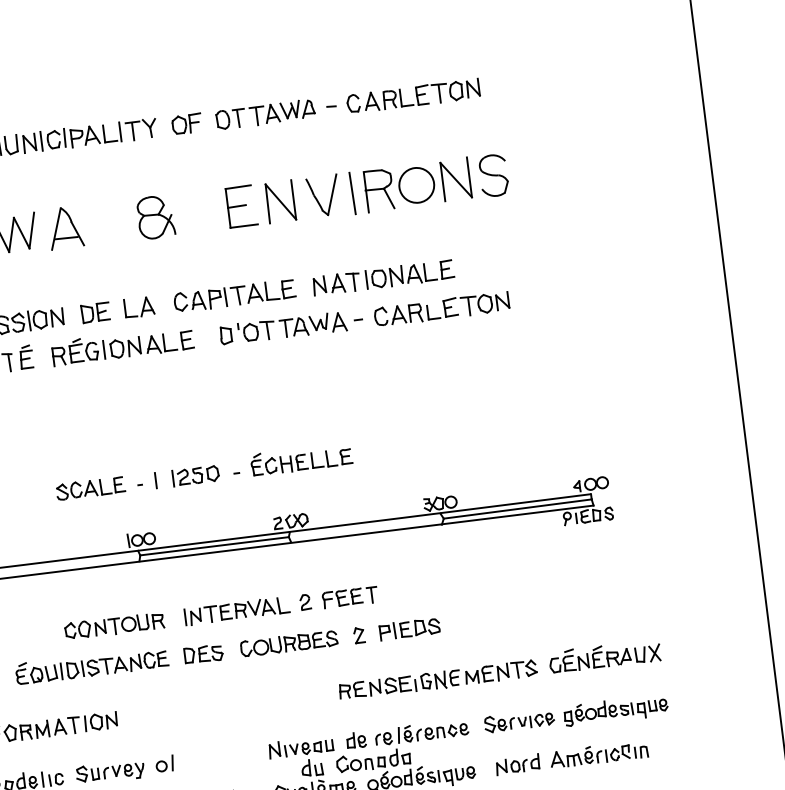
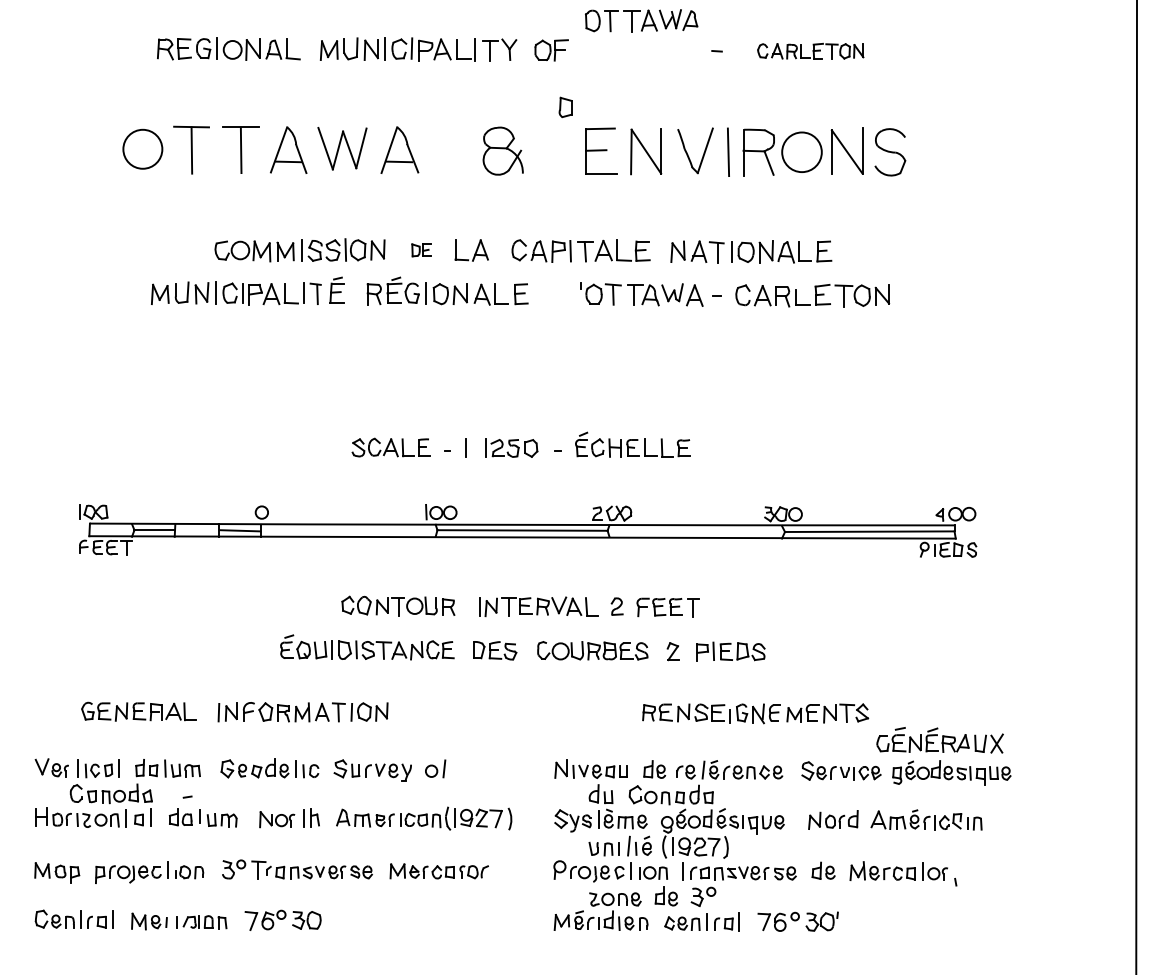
part: (412, 95) -> (810, 50), size x0.7
part: (265, 114) -> (641, 20), moved
part: (95, 313) -> (421, 250), size x0.6
part: (226, 335) -> (565, 107), moved
part: (604, 656) -> (939, 740), moved

